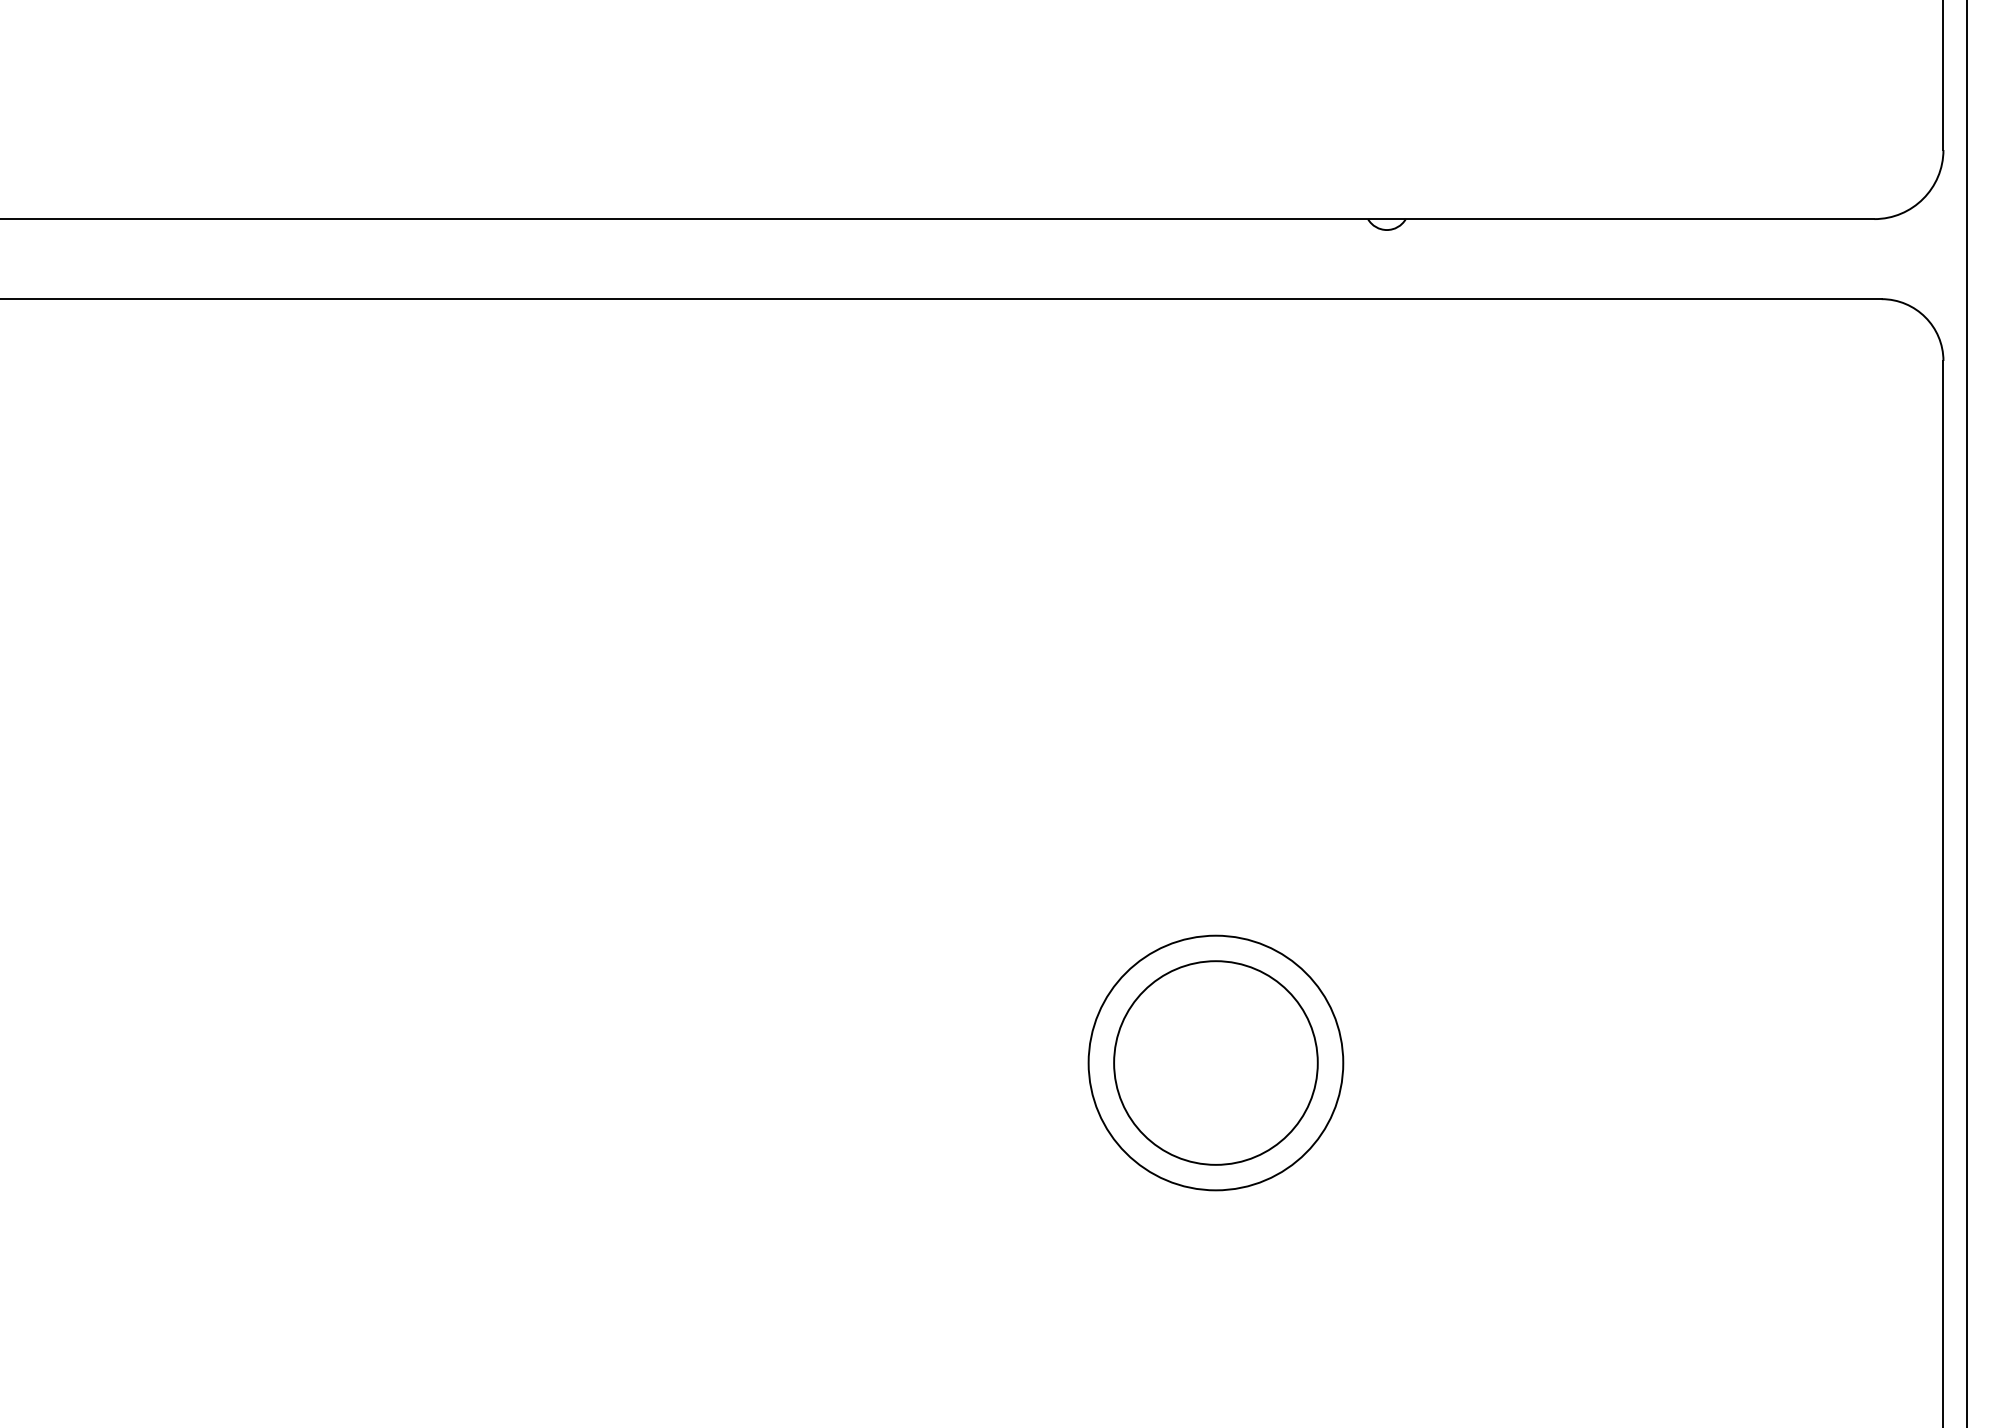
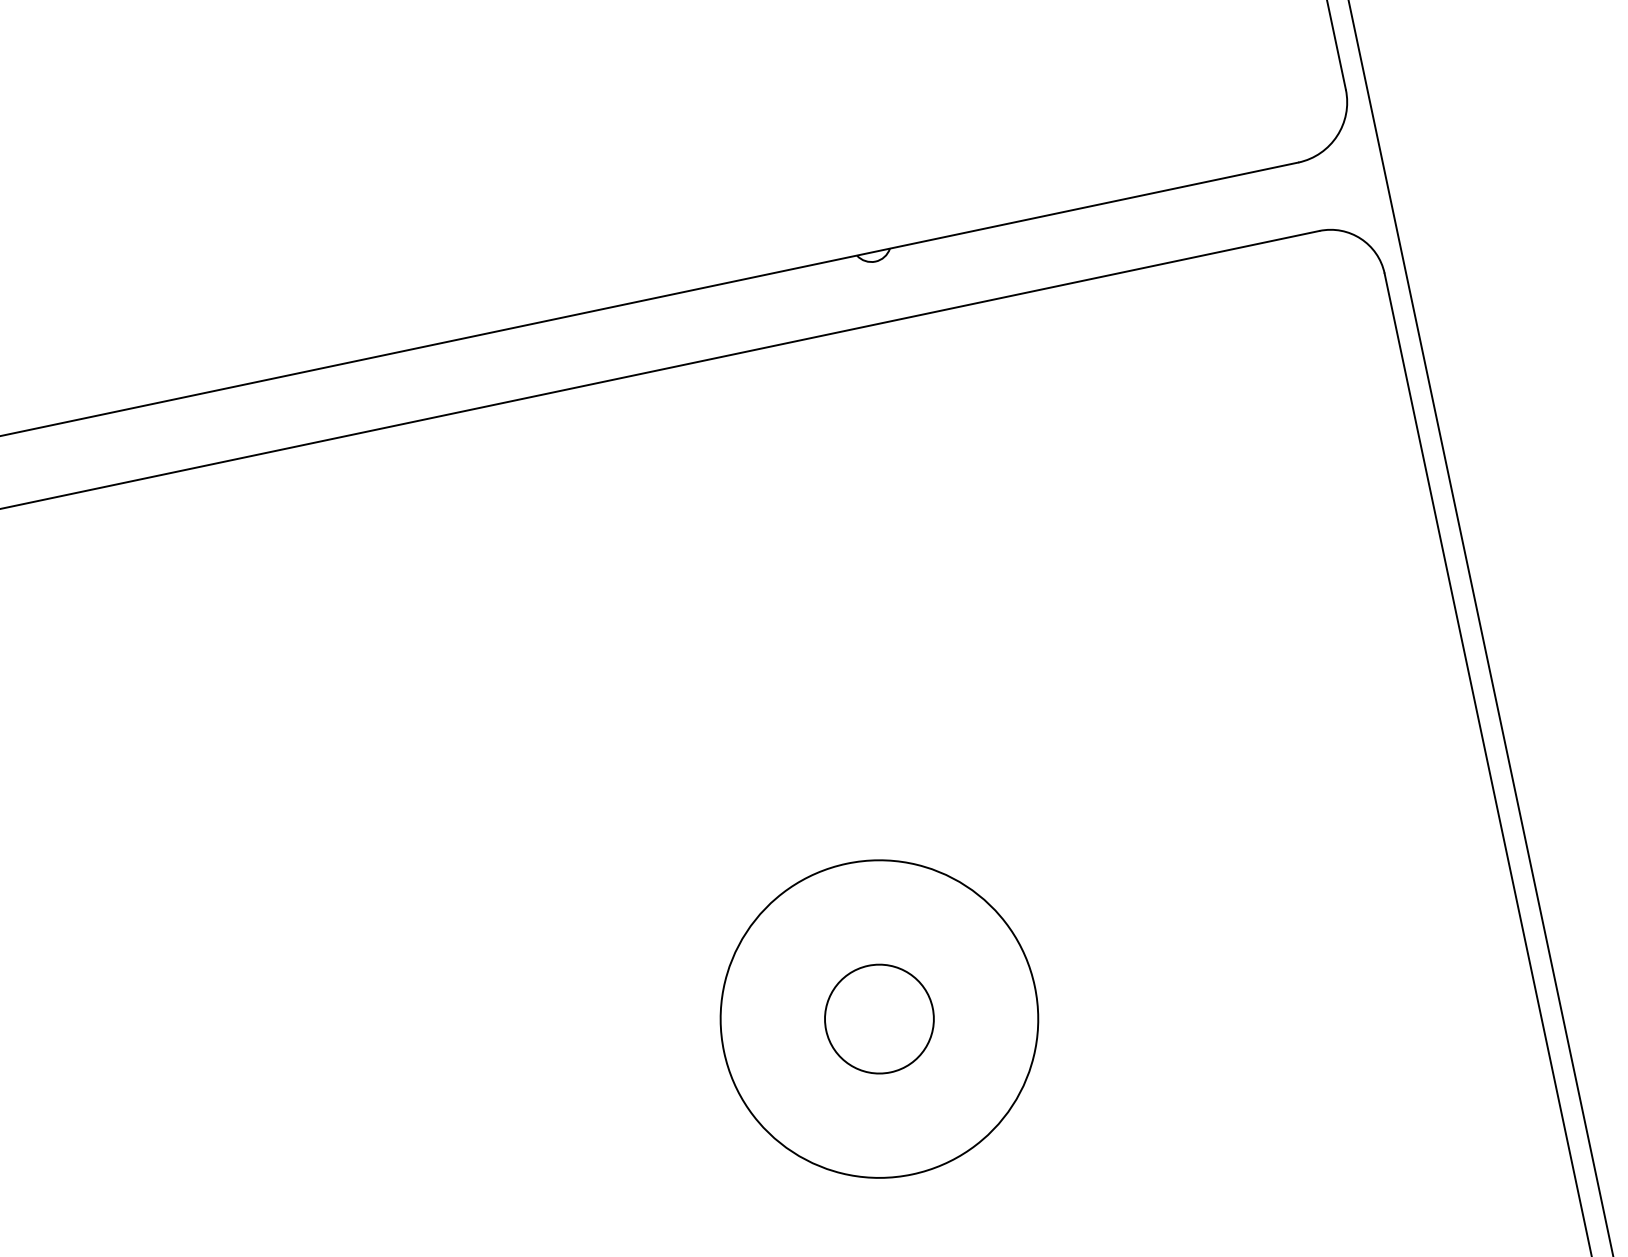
circle: (1215, 1062) -> (878, 1018), size x0.6
circle: (1215, 1062) -> (878, 1018), size x1.4

